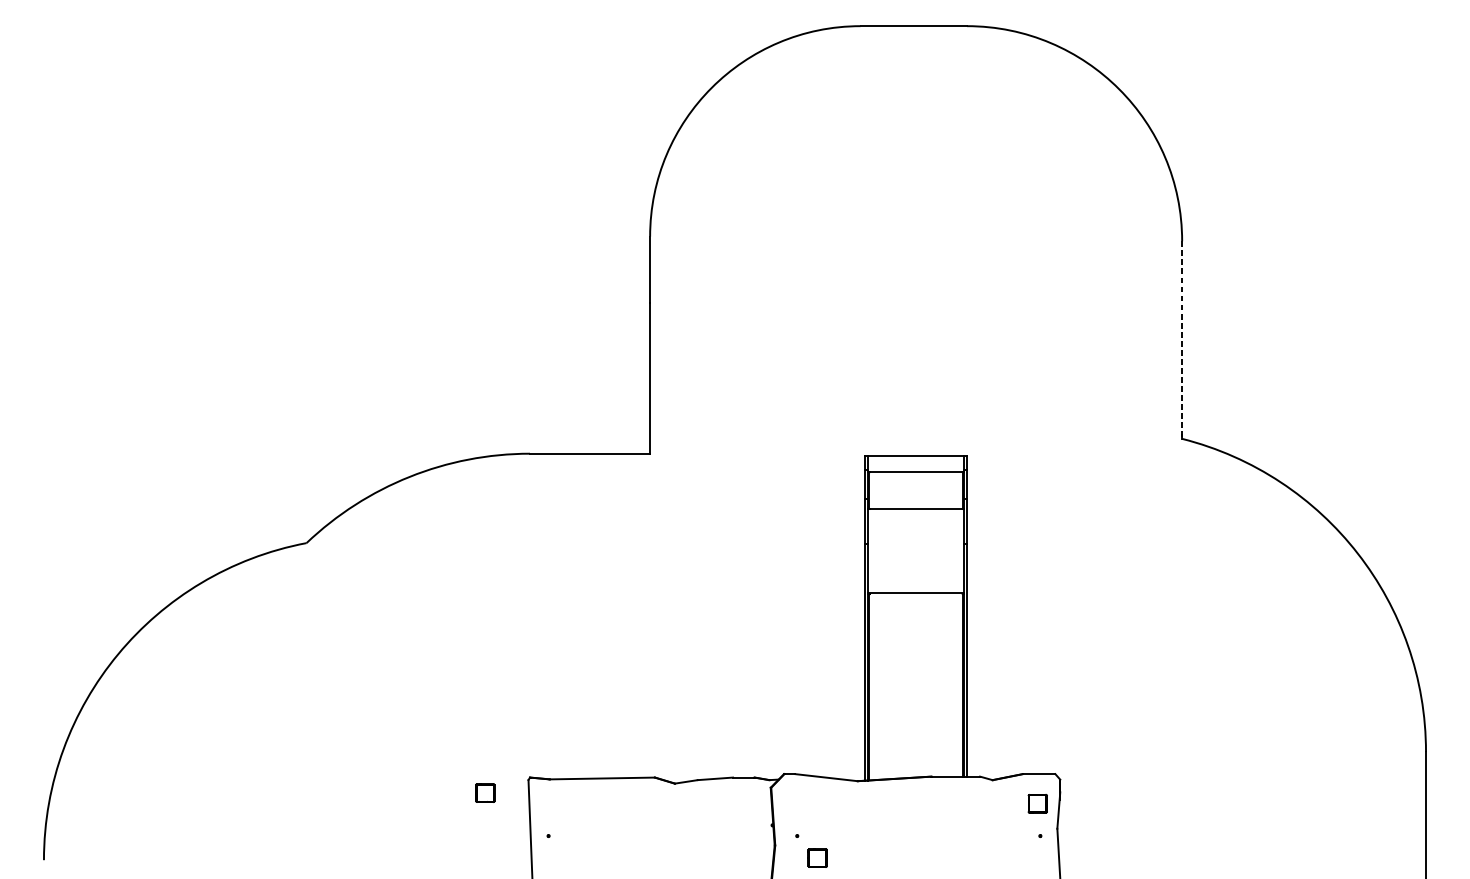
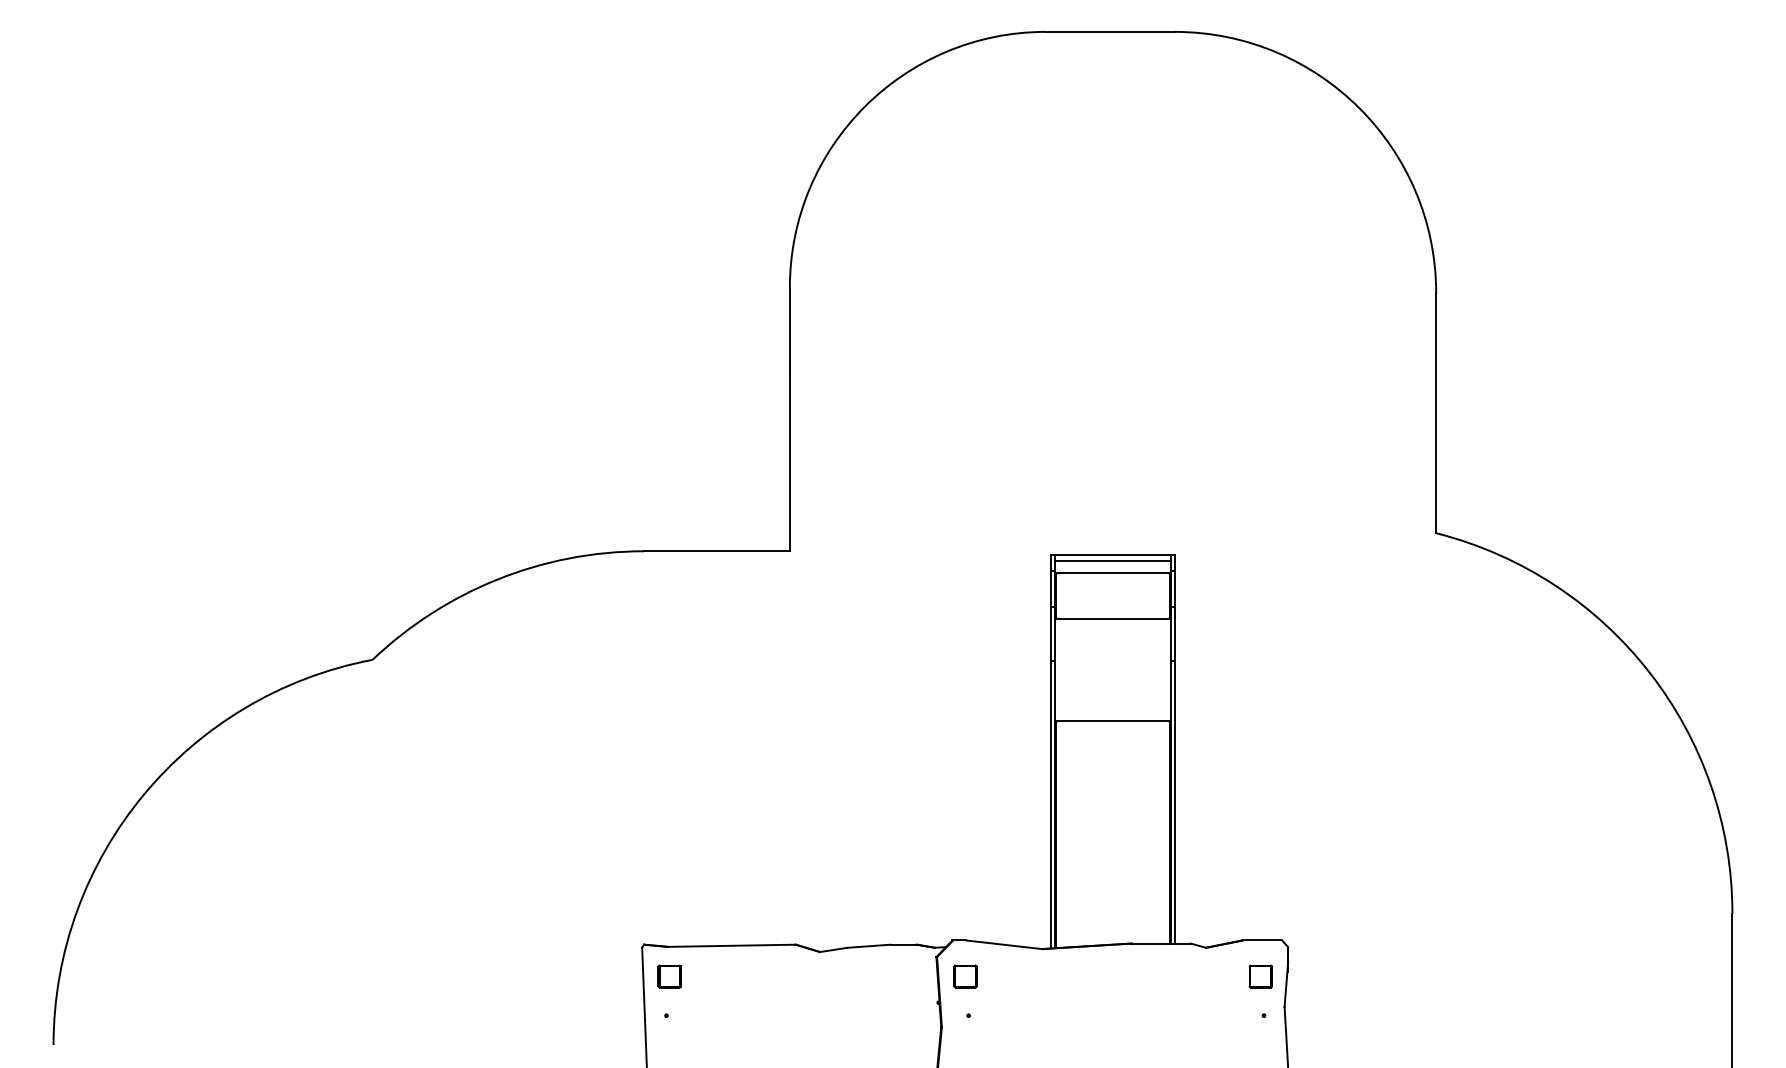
line: (1182, 340) -> (1436, 413), dashed -> solid
line: (915, 462) -> (1112, 561), added
part: (485, 793) -> (669, 976), moved
part: (817, 858) -> (965, 976), moved

